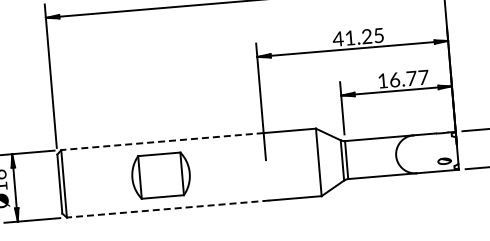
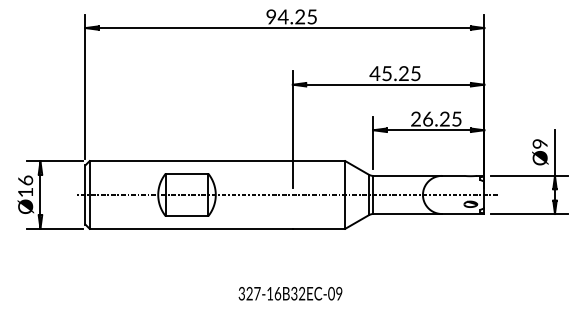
text: (349, 37) -> (386, 73), 41.25 -> 45.25
text: (403, 78) -> (436, 118), 16.77 -> 26.25
line: (162, 141) -> (191, 161), dashed -> solid
line: (260, 166) -> (286, 194), added
line: (168, 208) -> (191, 228), dashed -> solid

